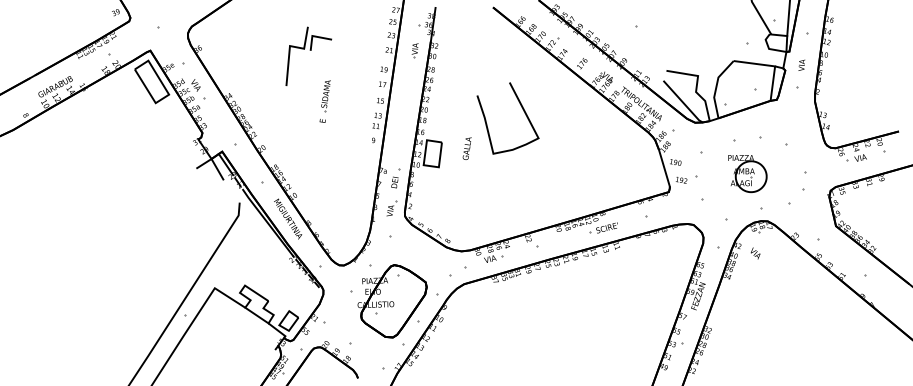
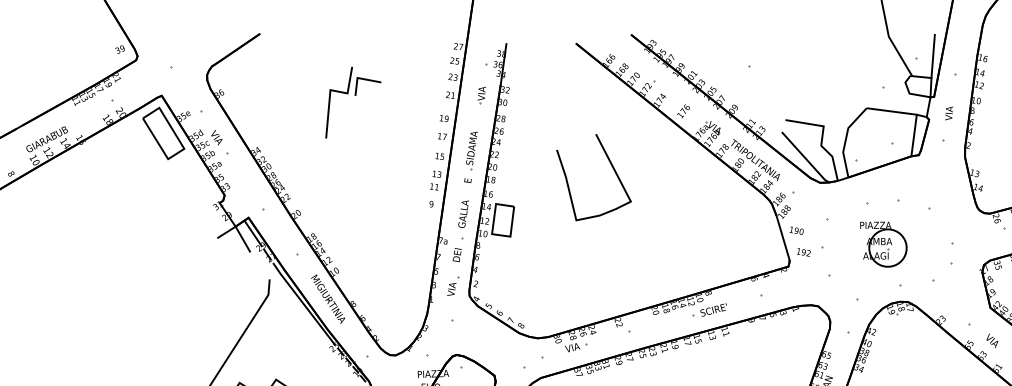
part: (324, 101) -> (470, 157), moved
text: (466, 148) -> (462, 213), moved
text: (755, 253) -> (992, 340), moved

